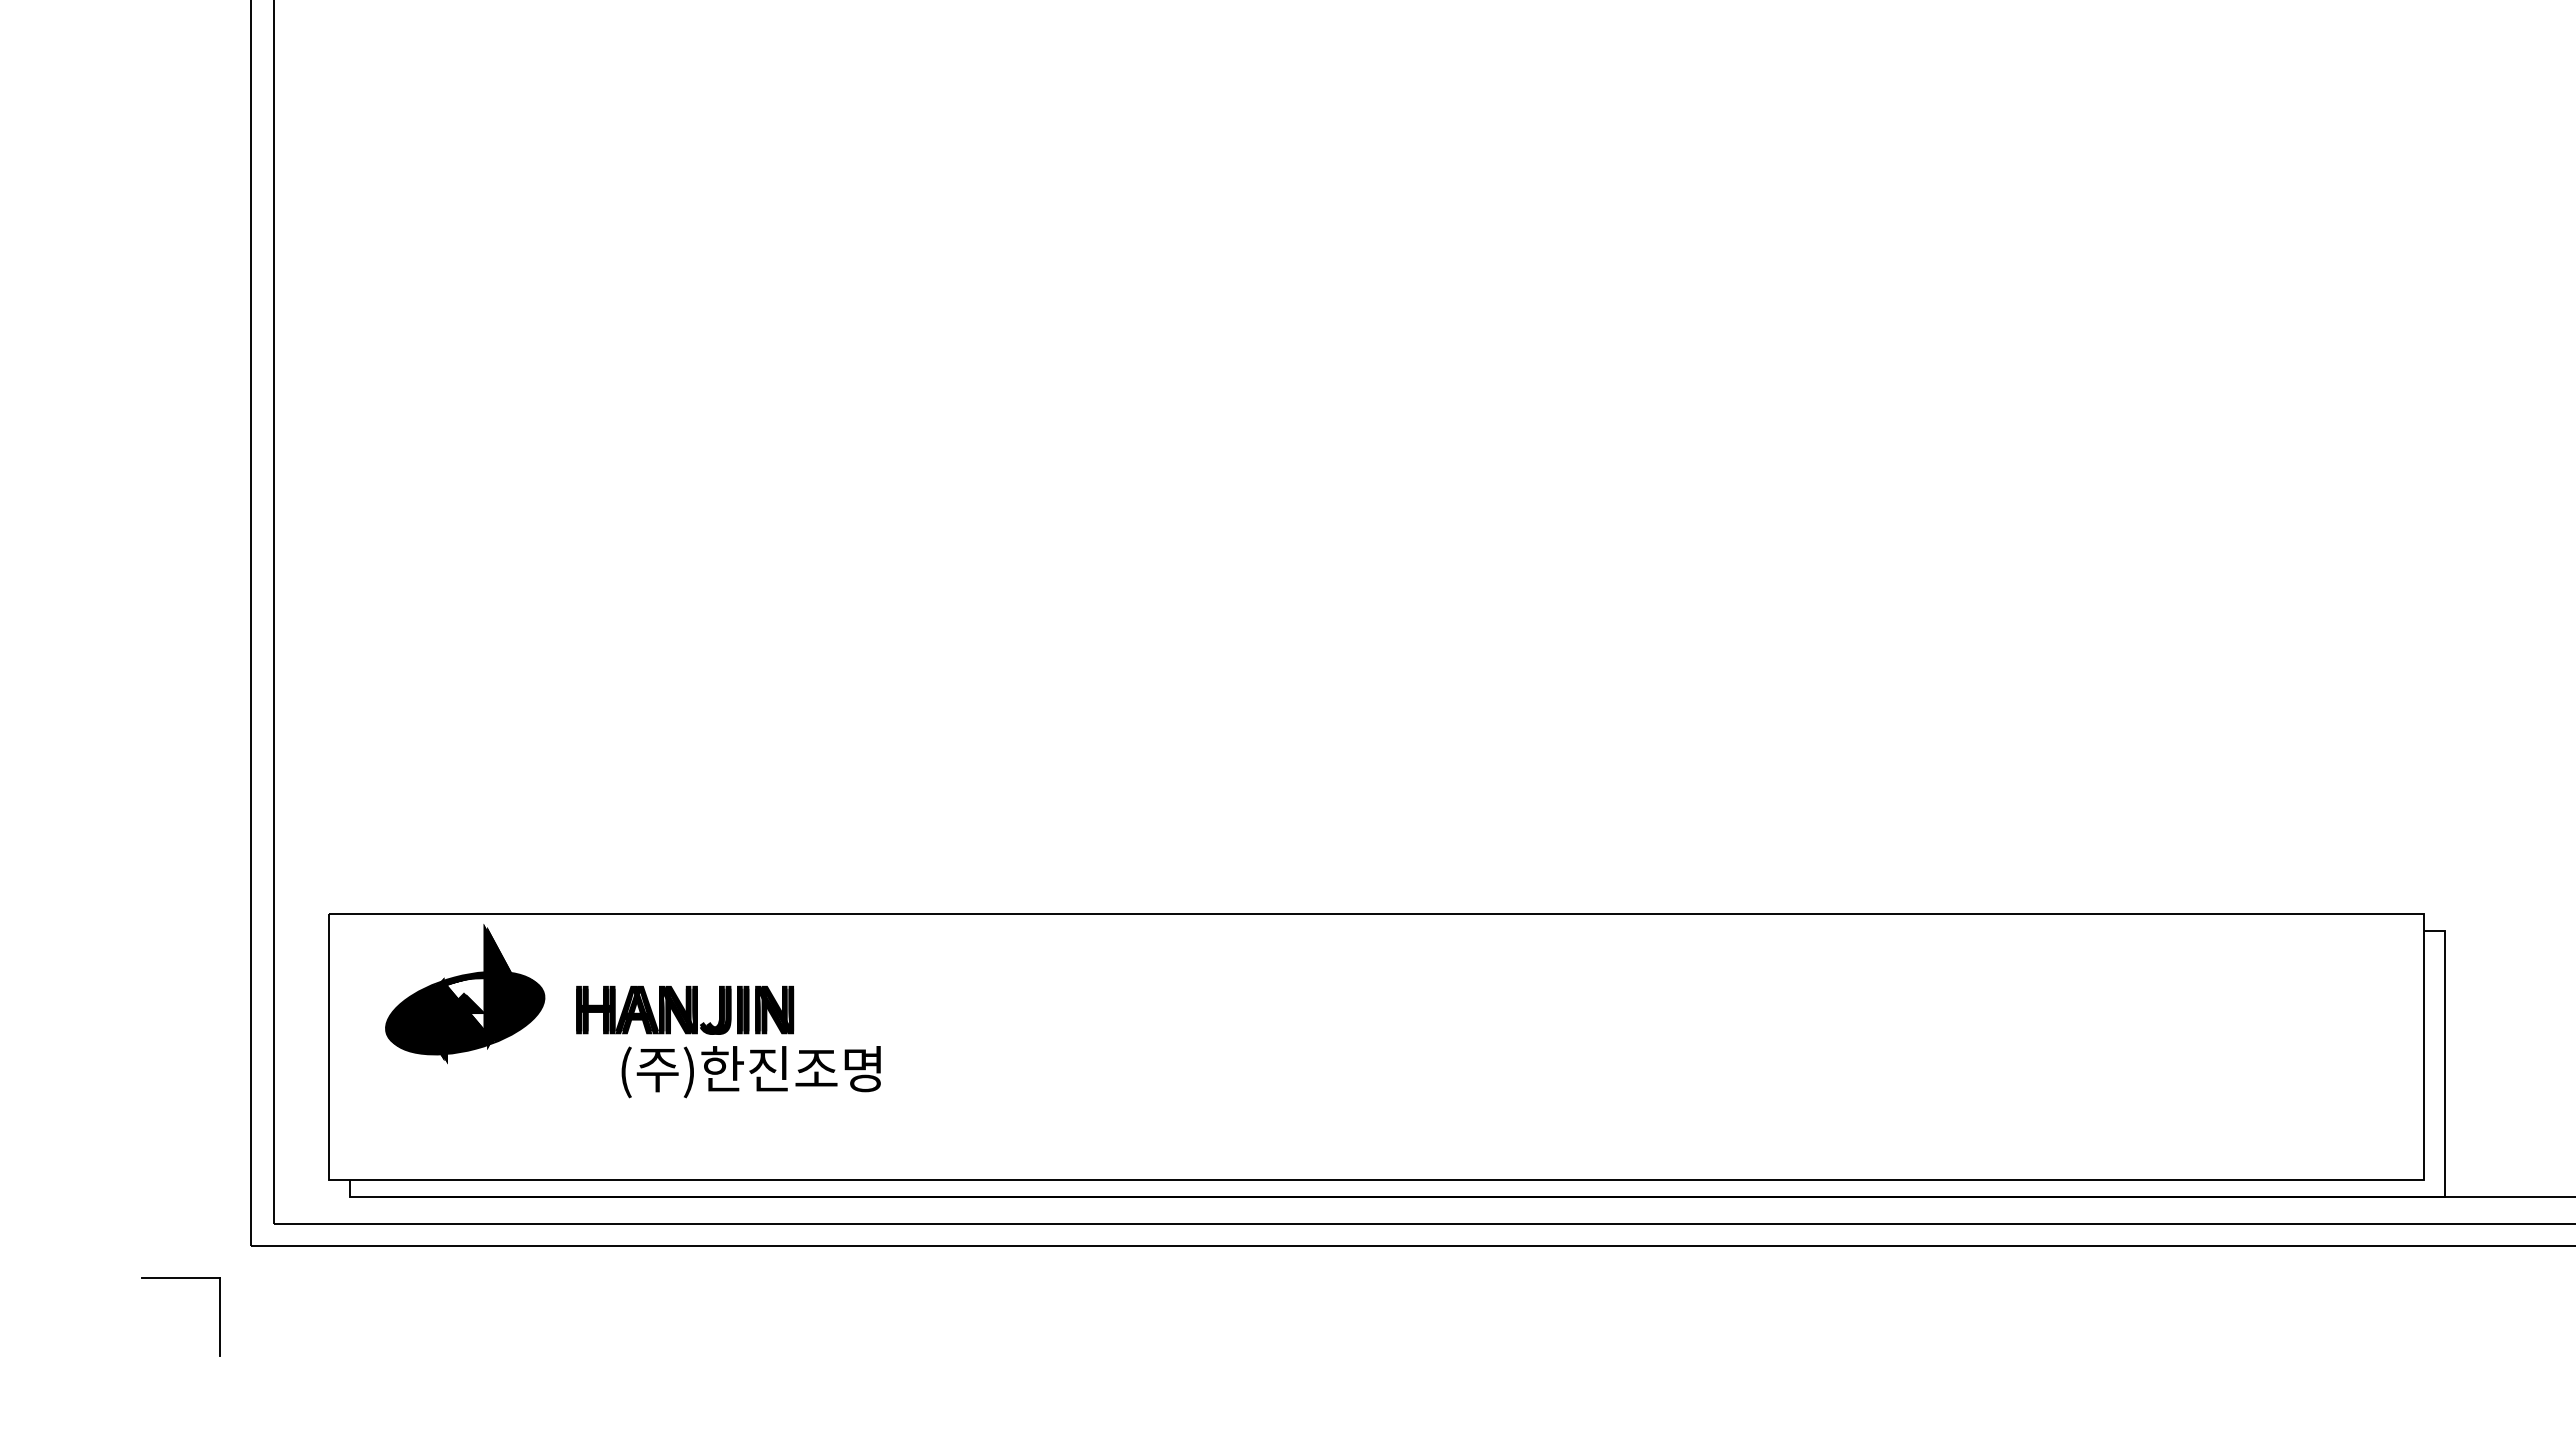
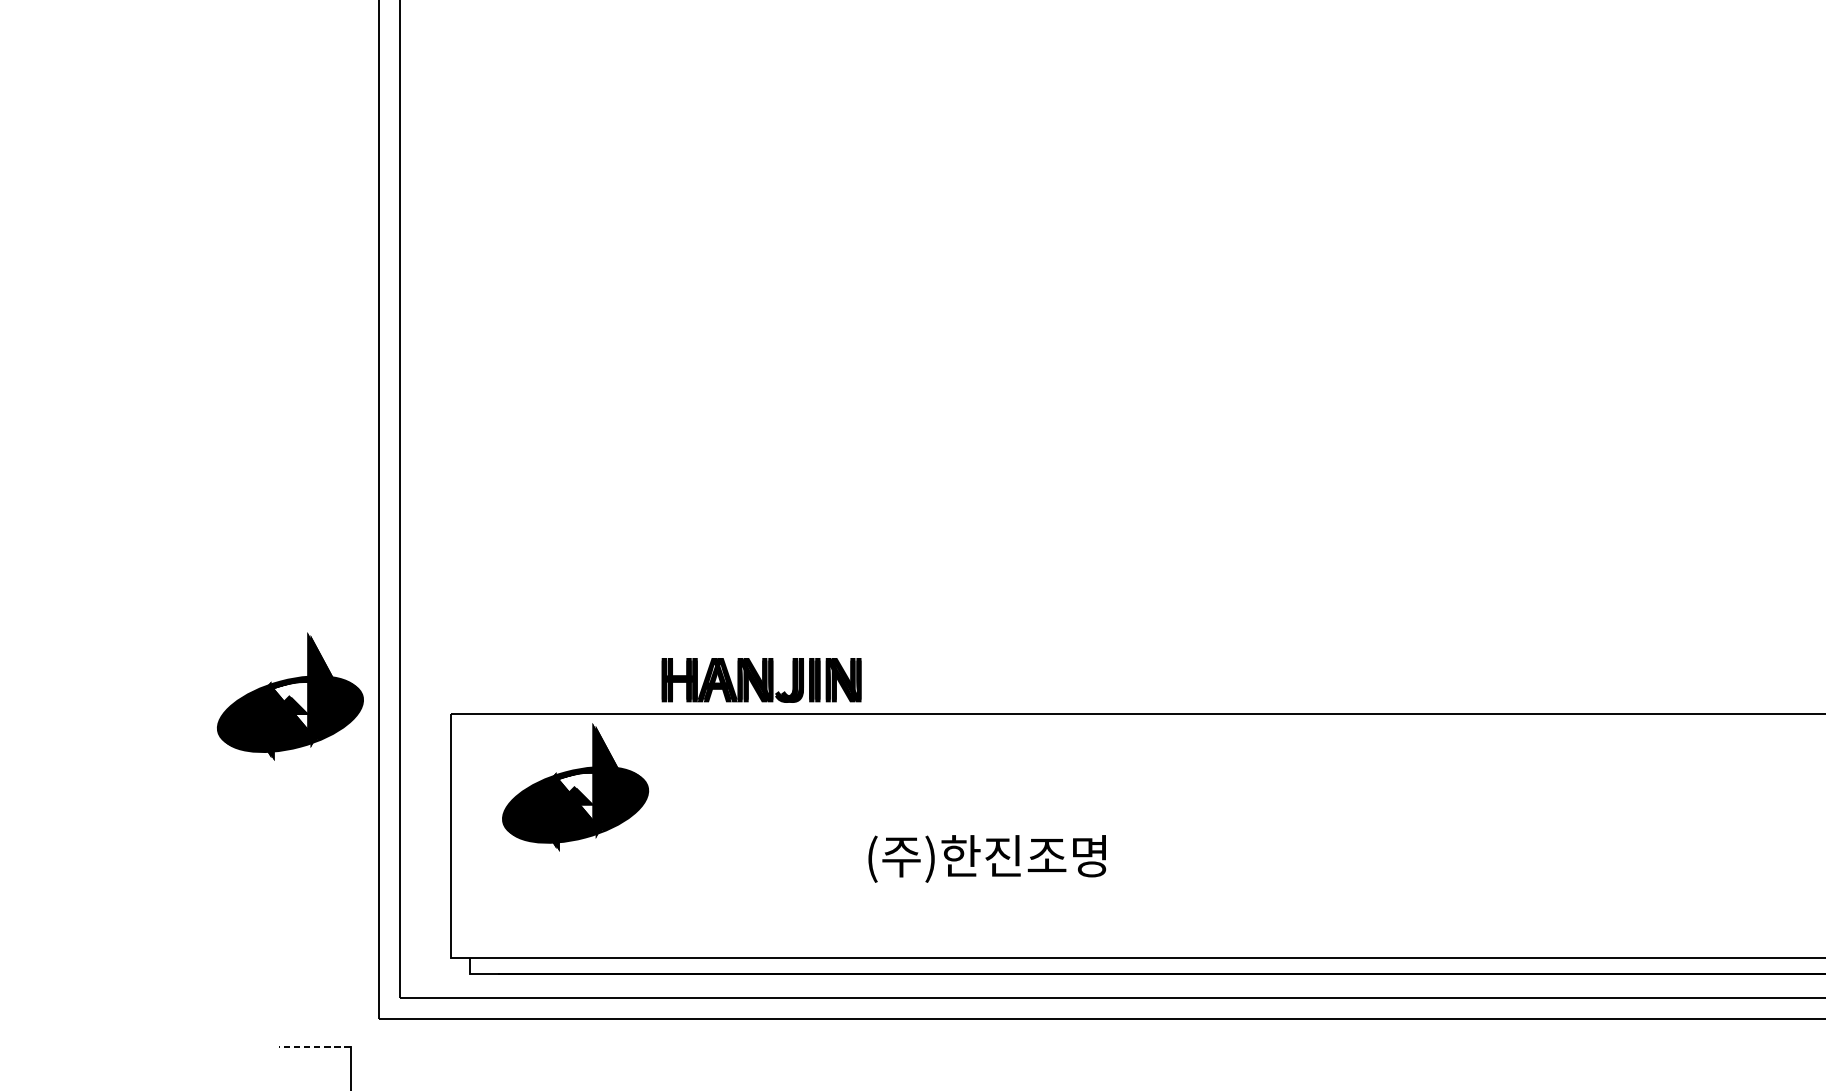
part: (154, 895) -> (290, 697), added
text: (685, 1009) -> (761, 679), moved
text: (750, 1072) -> (986, 859), moved
line: (180, 1277) -> (314, 1047), solid -> dashed

